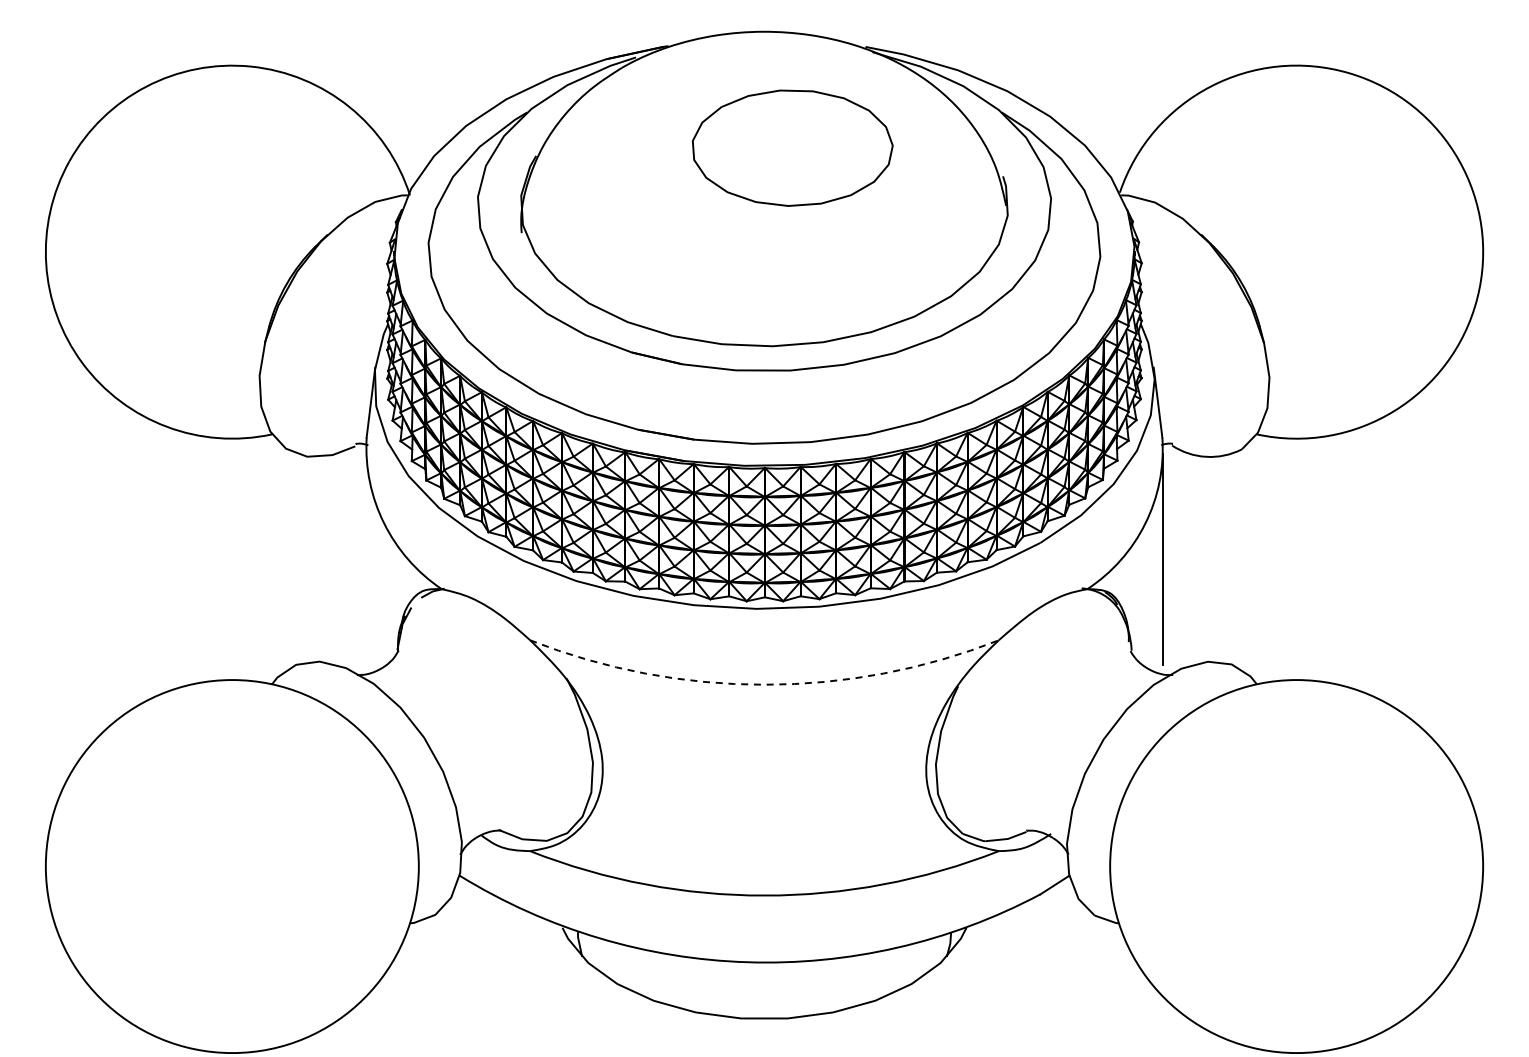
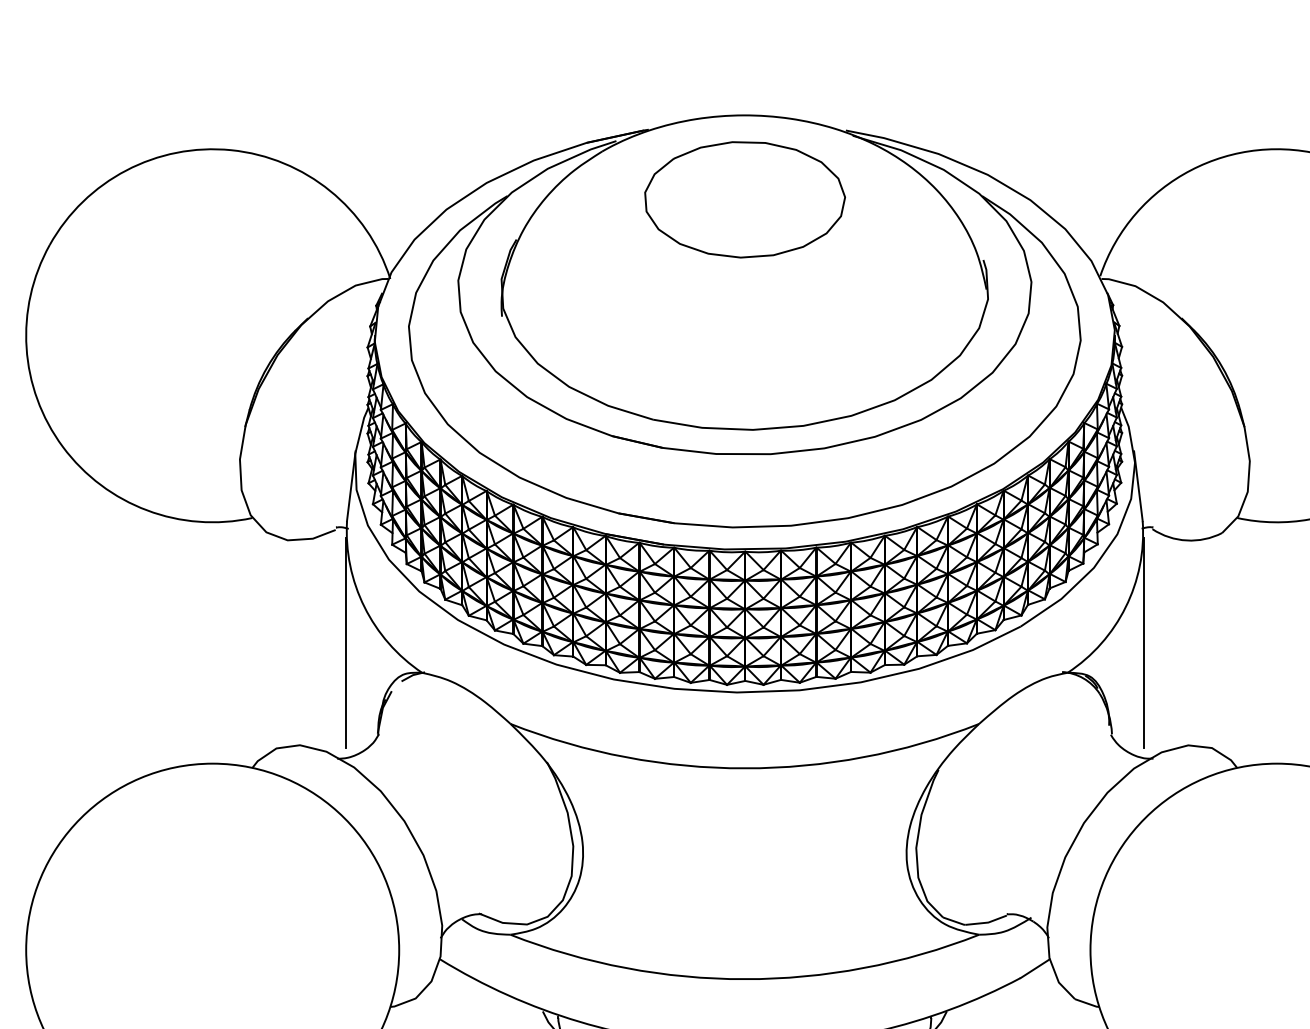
part: (792, 147) -> (744, 199), moved
line: (365, 558) -> (345, 642), added
arc: (764, 684) -> (744, 768), dashed -> solid

